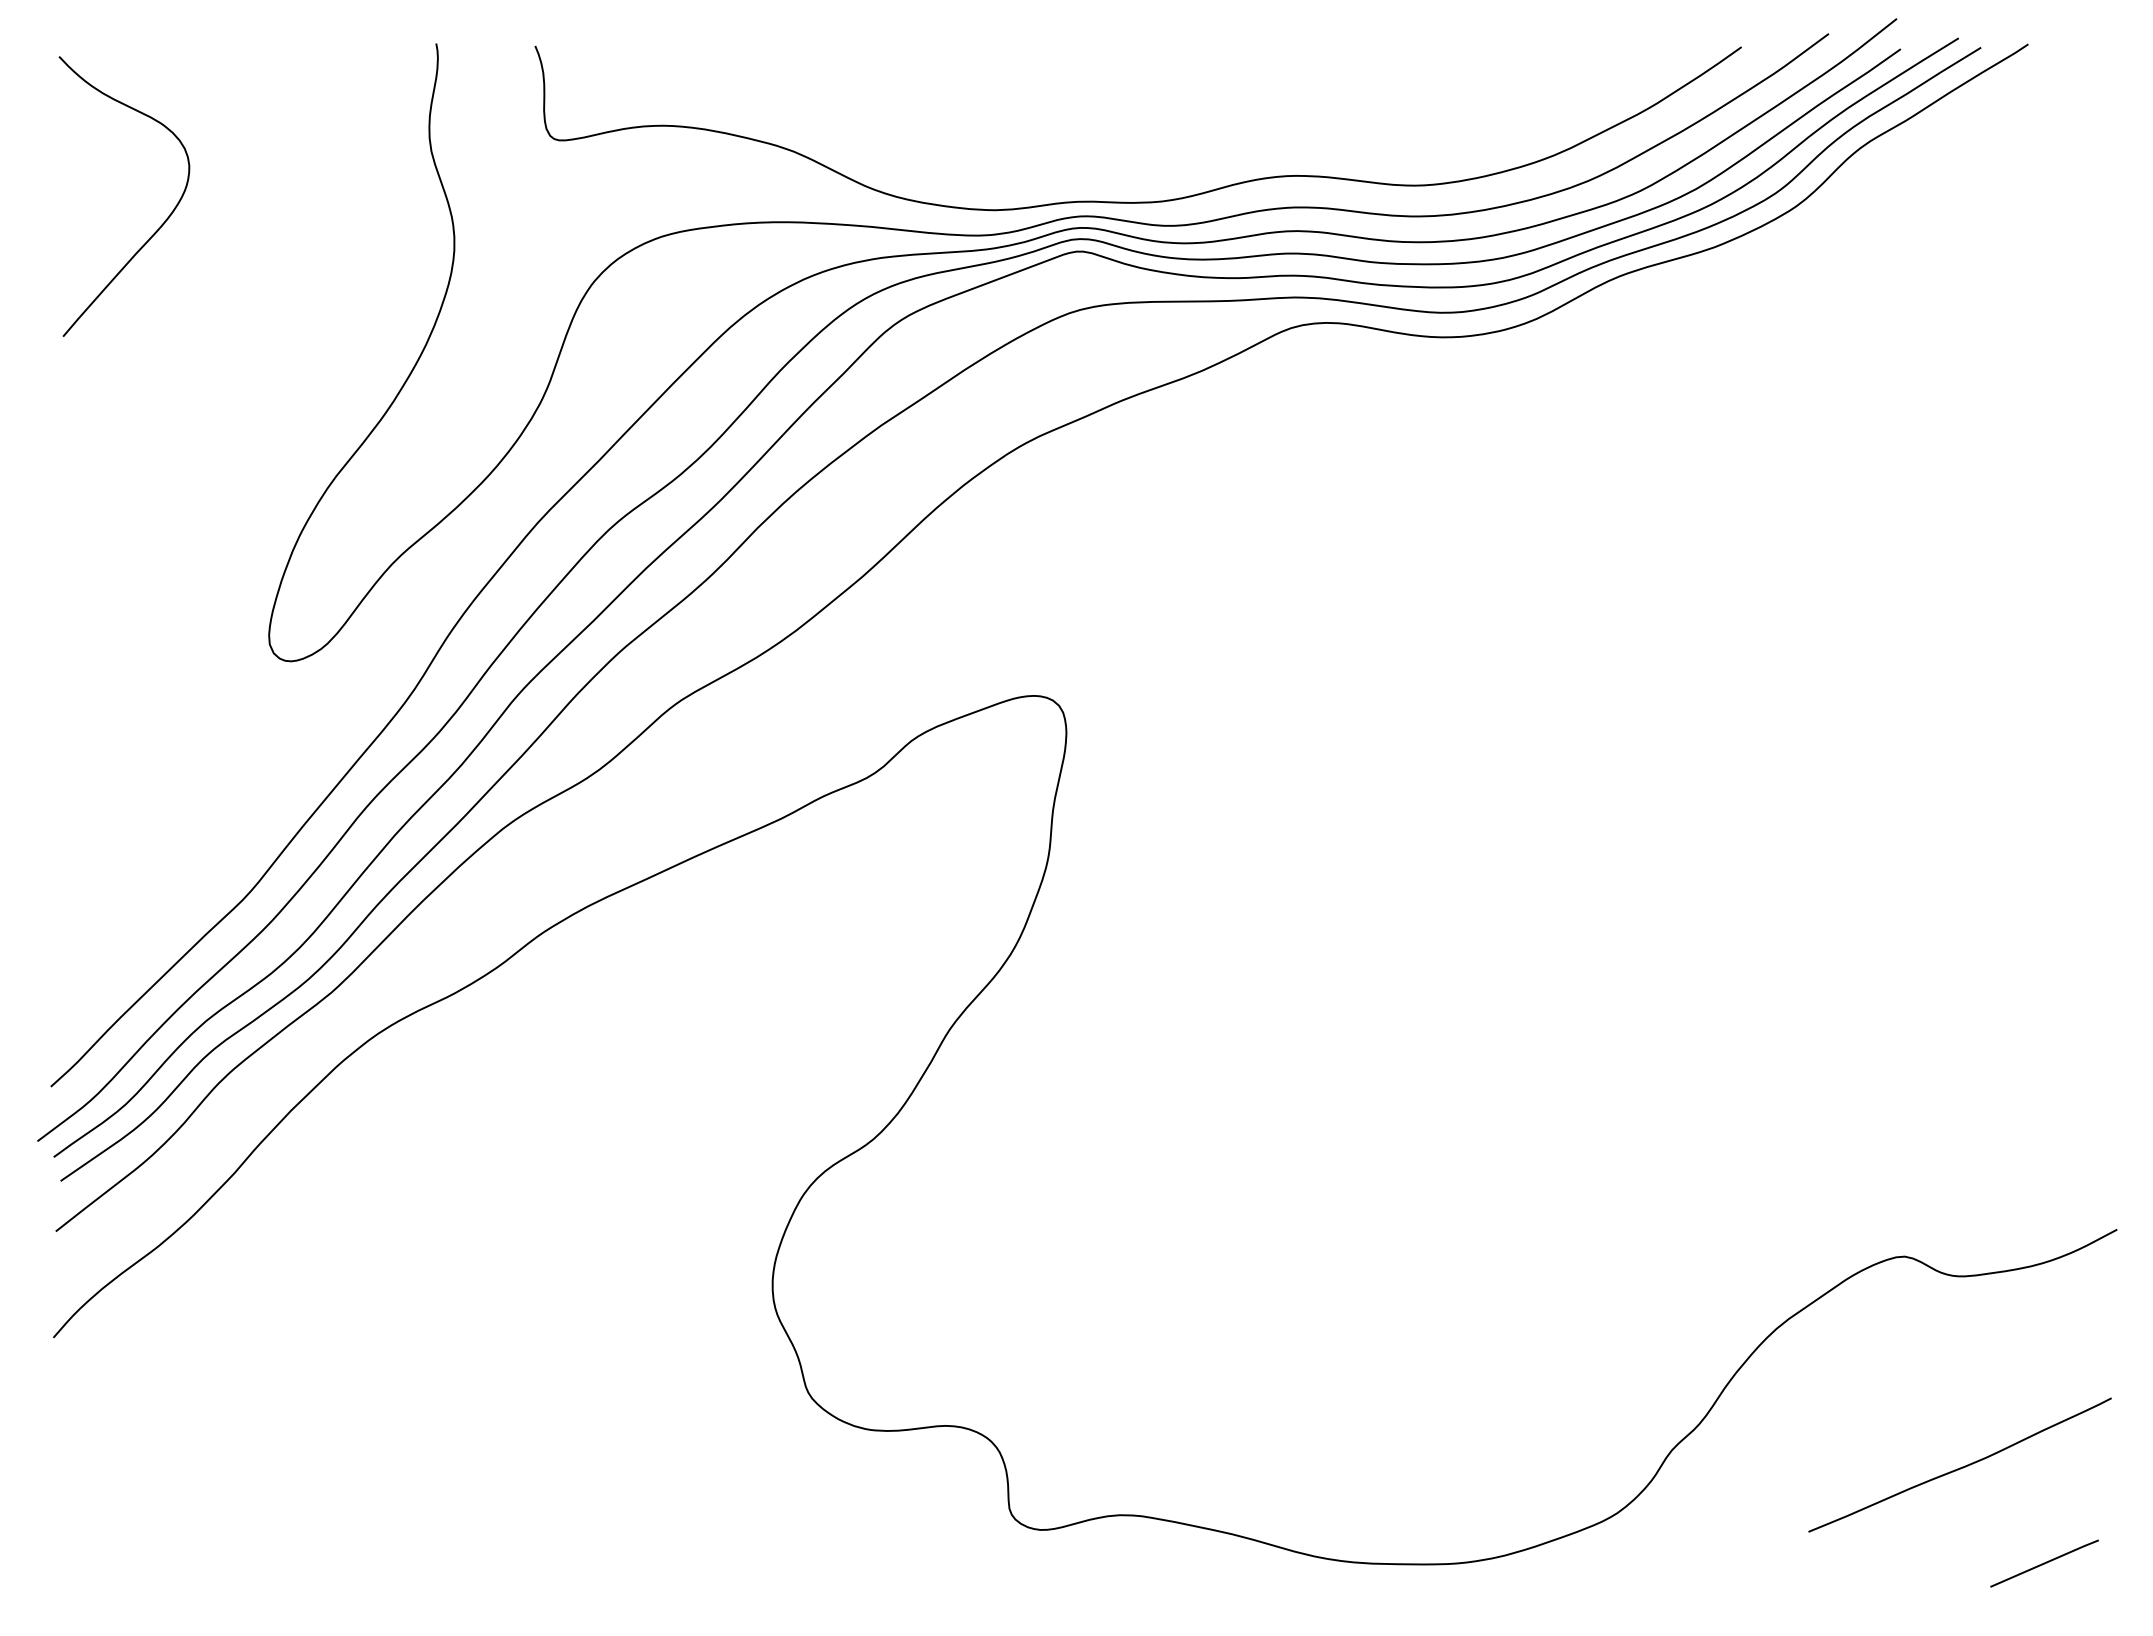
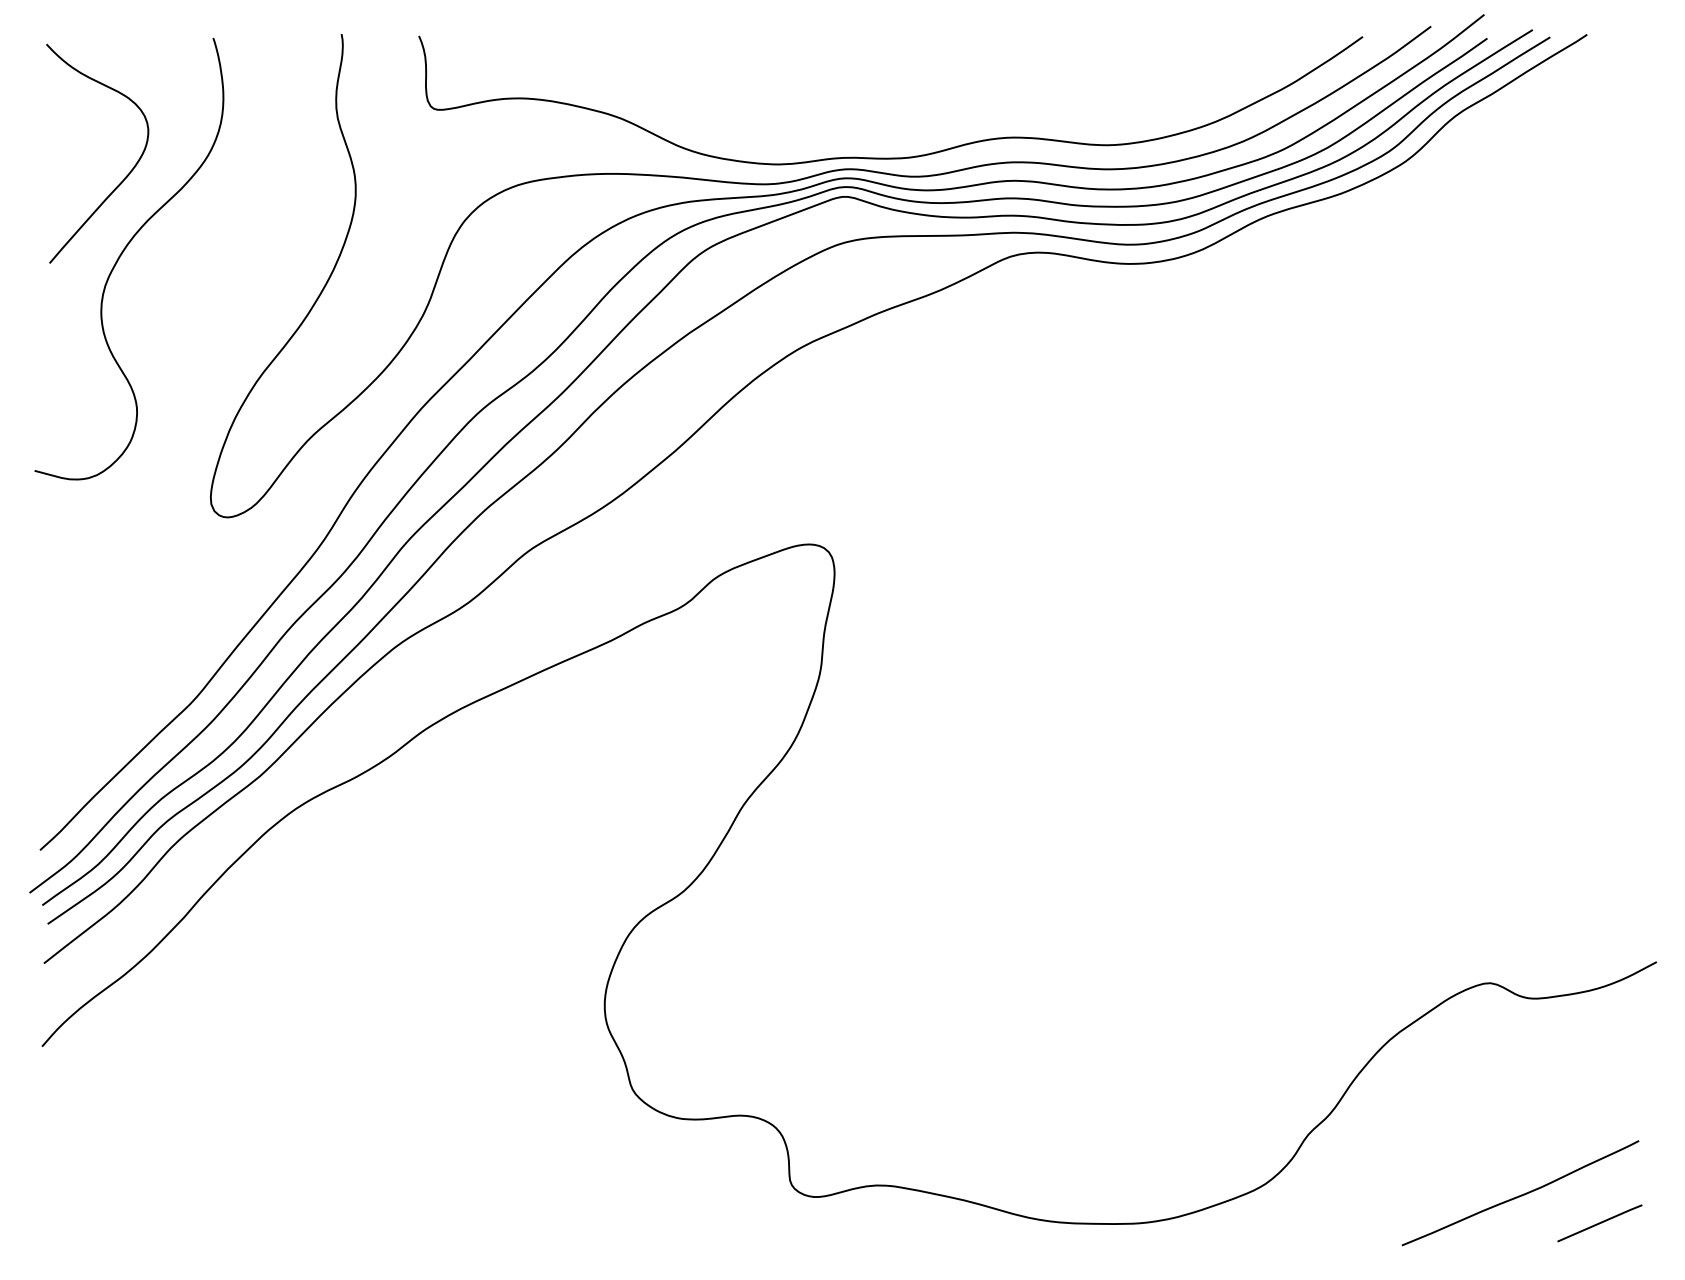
curve: (156, 324) -> (122, 253), added
curve: (1959, 1467) -> (1520, 1195), moved

